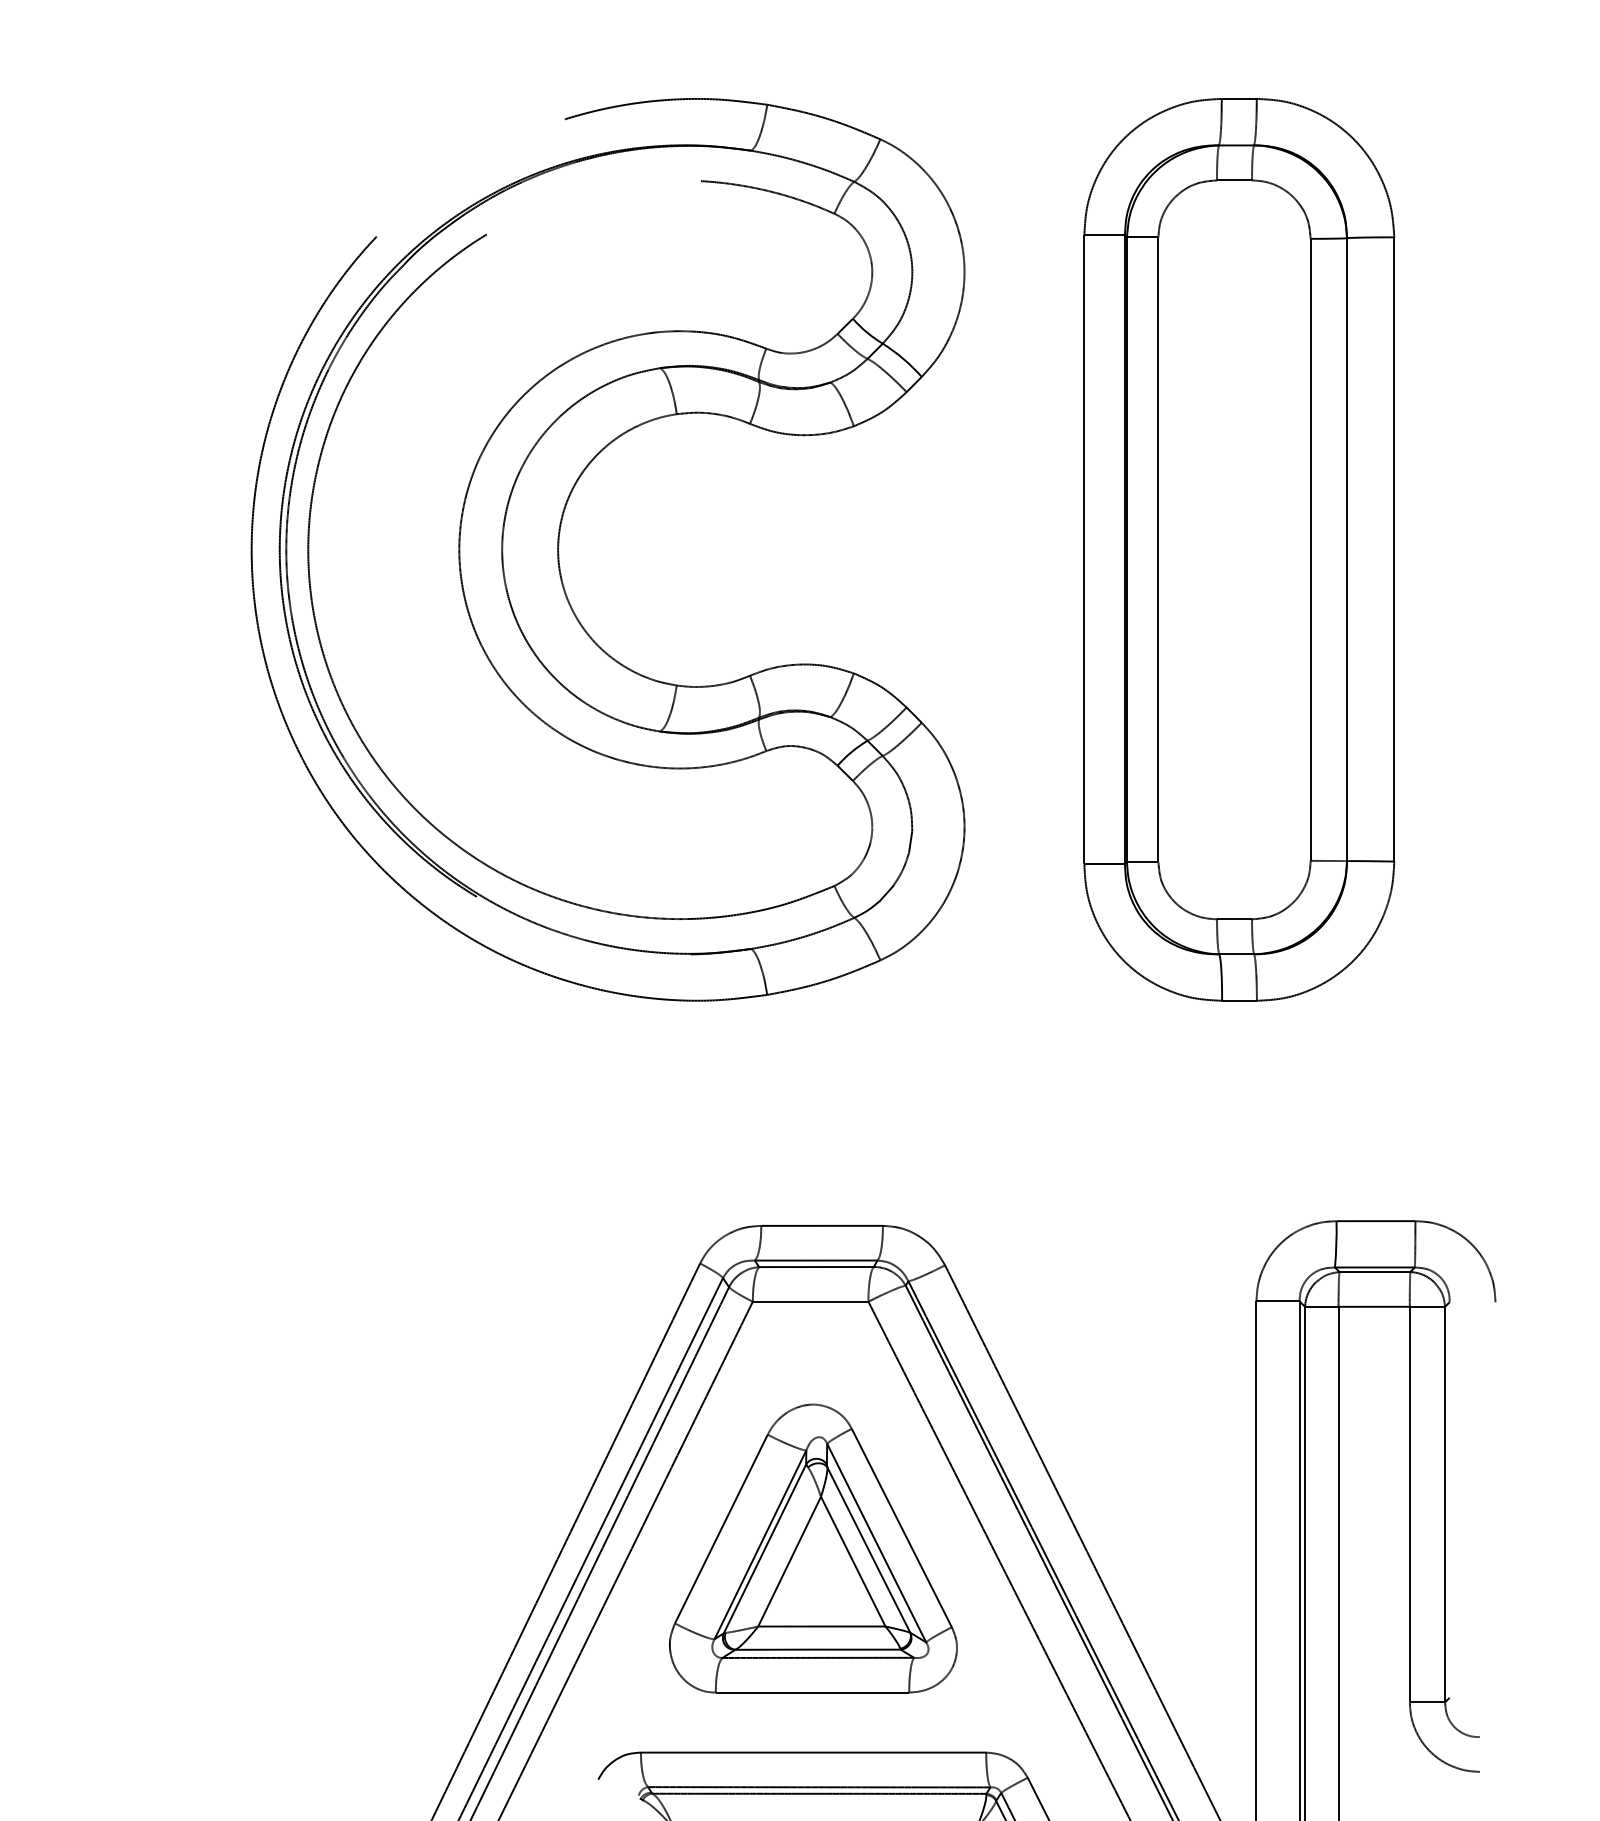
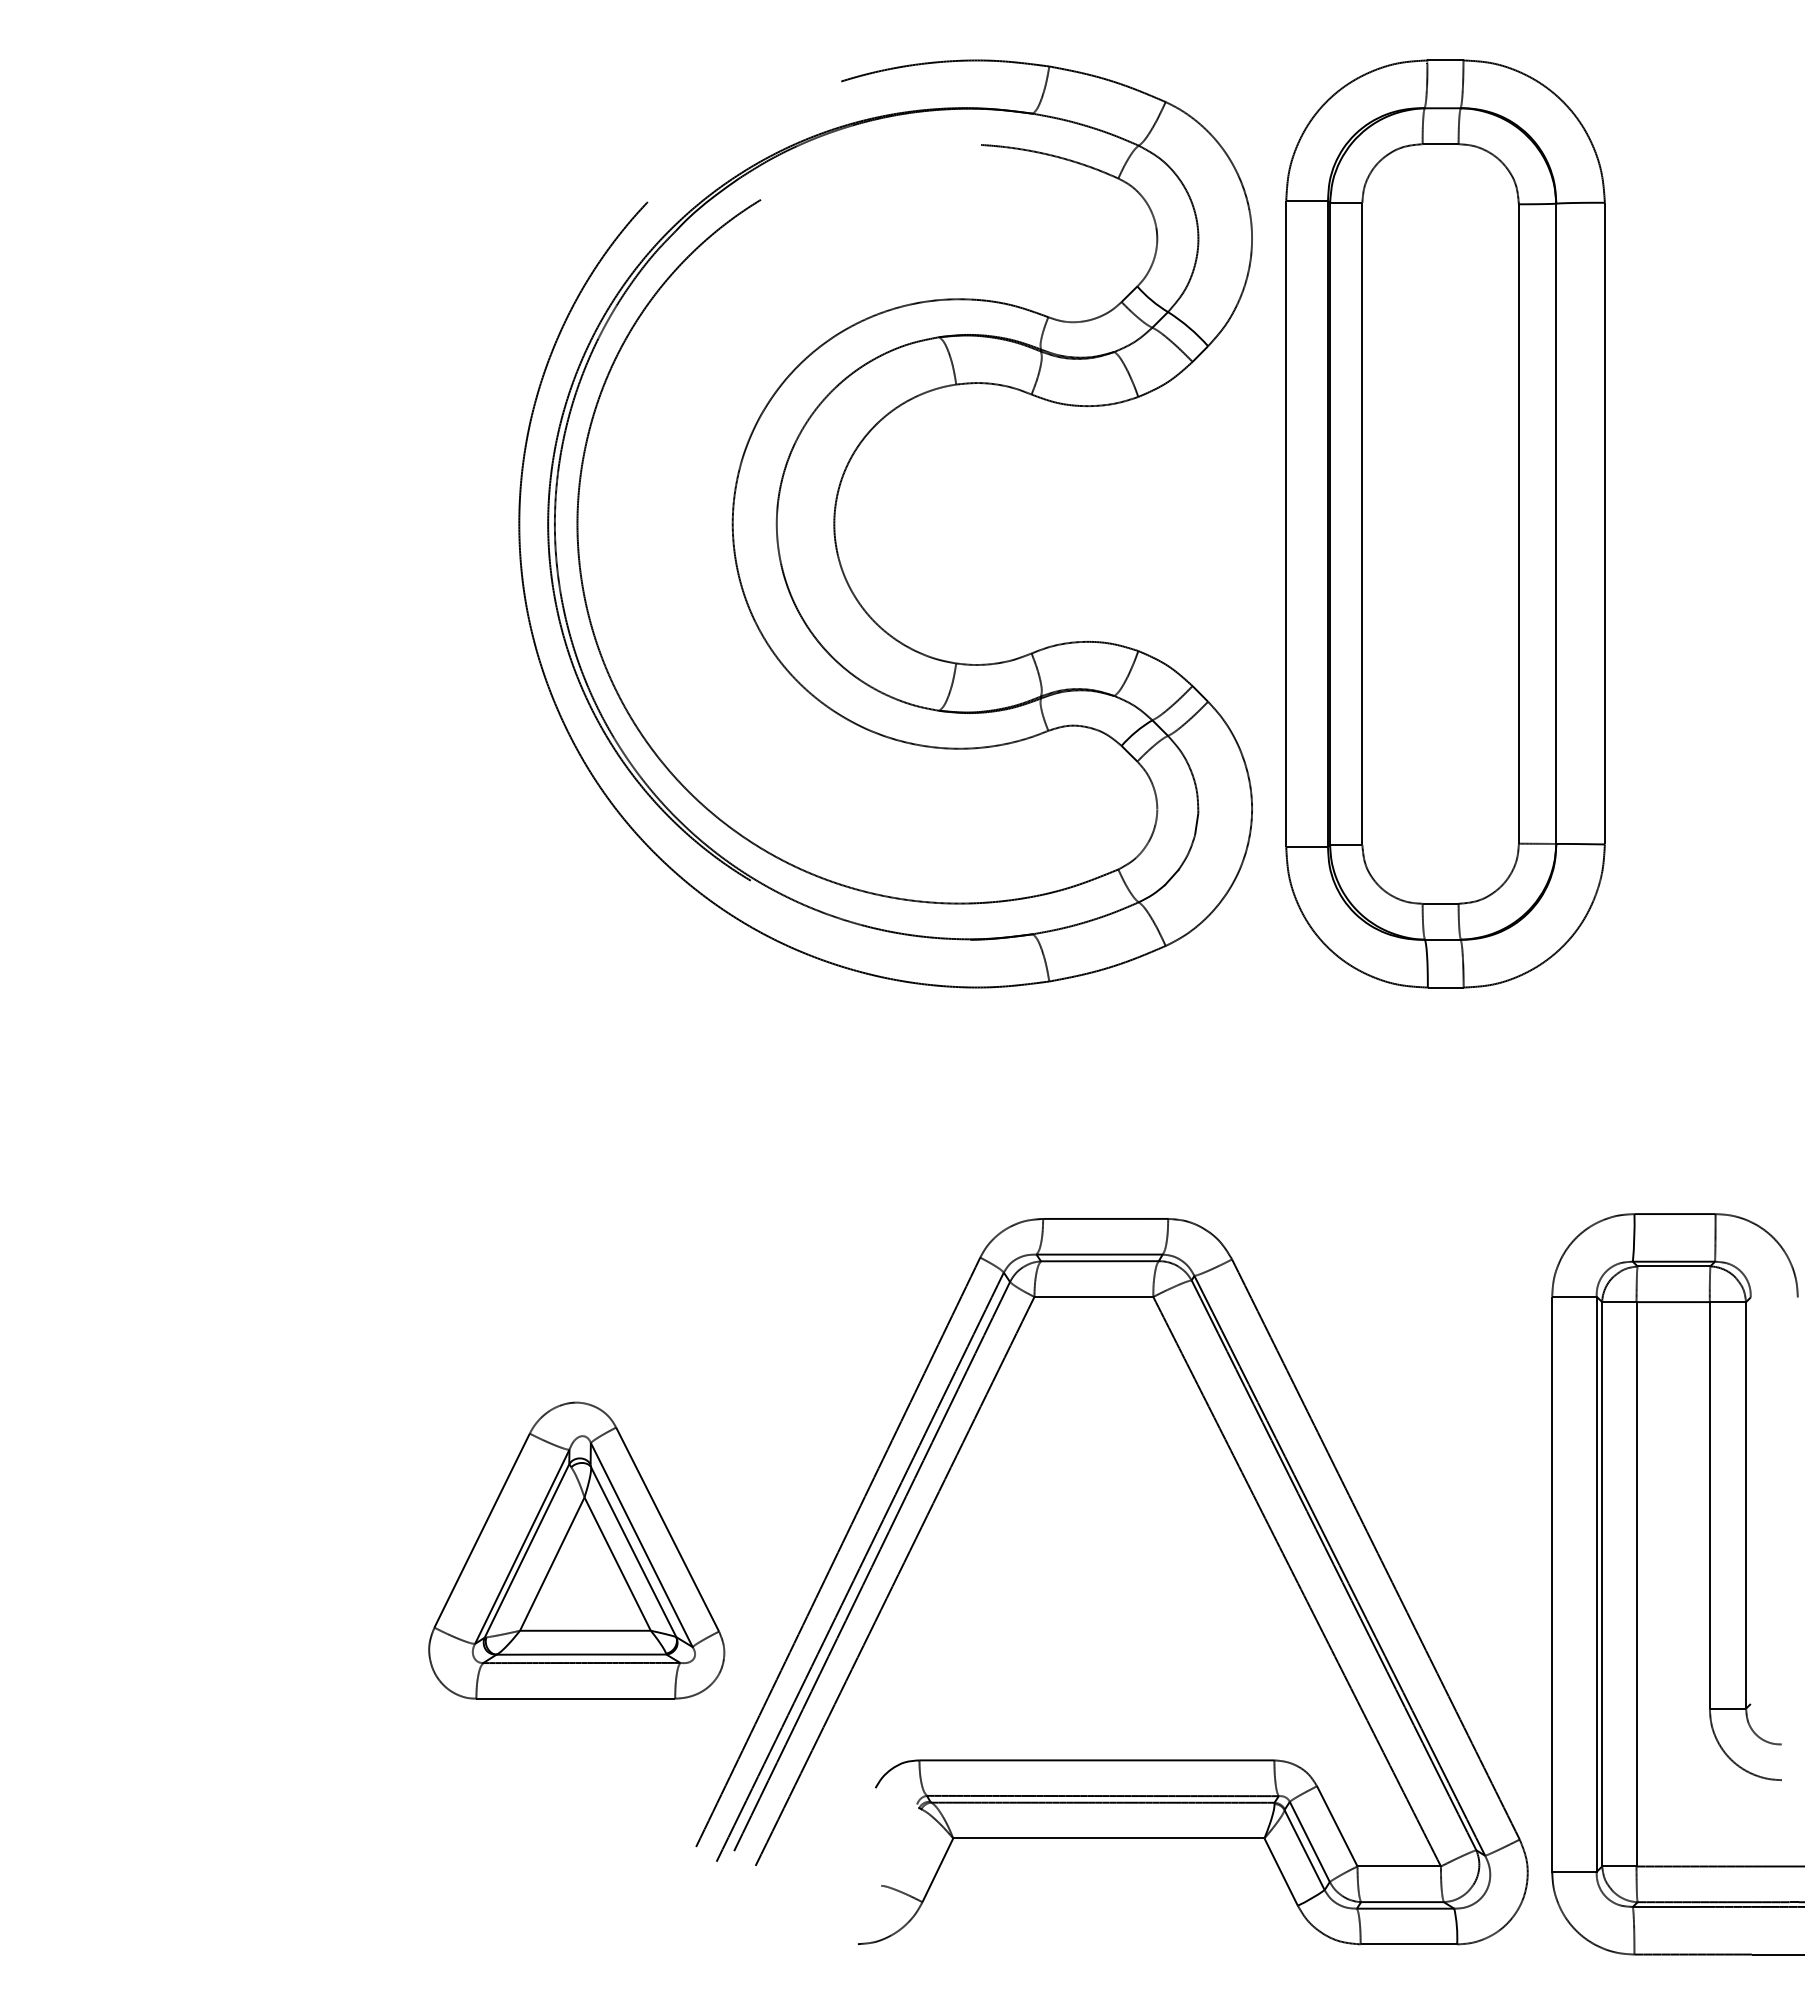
part: (1239, 549) -> (1445, 523), moved
part: (813, 1548) -> (576, 1550), moved

